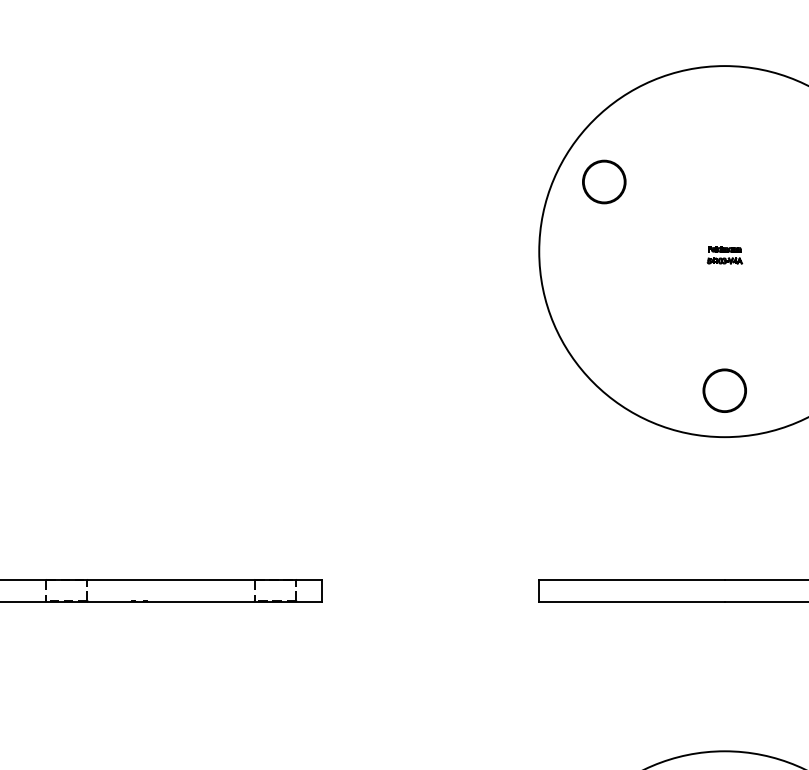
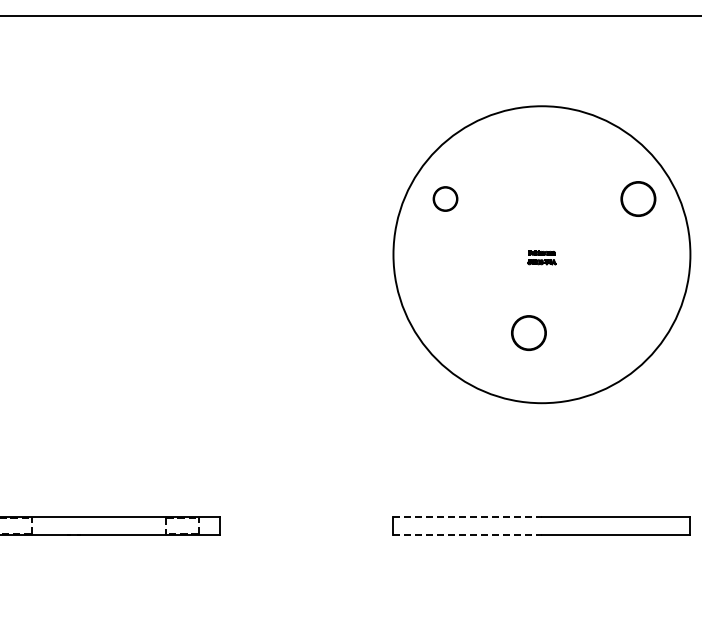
circle: (604, 181) -> (445, 198), size x0.7
circle: (724, 390) -> (528, 332), moved
line: (632, 580) -> (468, 517), solid -> dashed
line: (632, 601) -> (468, 534), solid -> dashed

